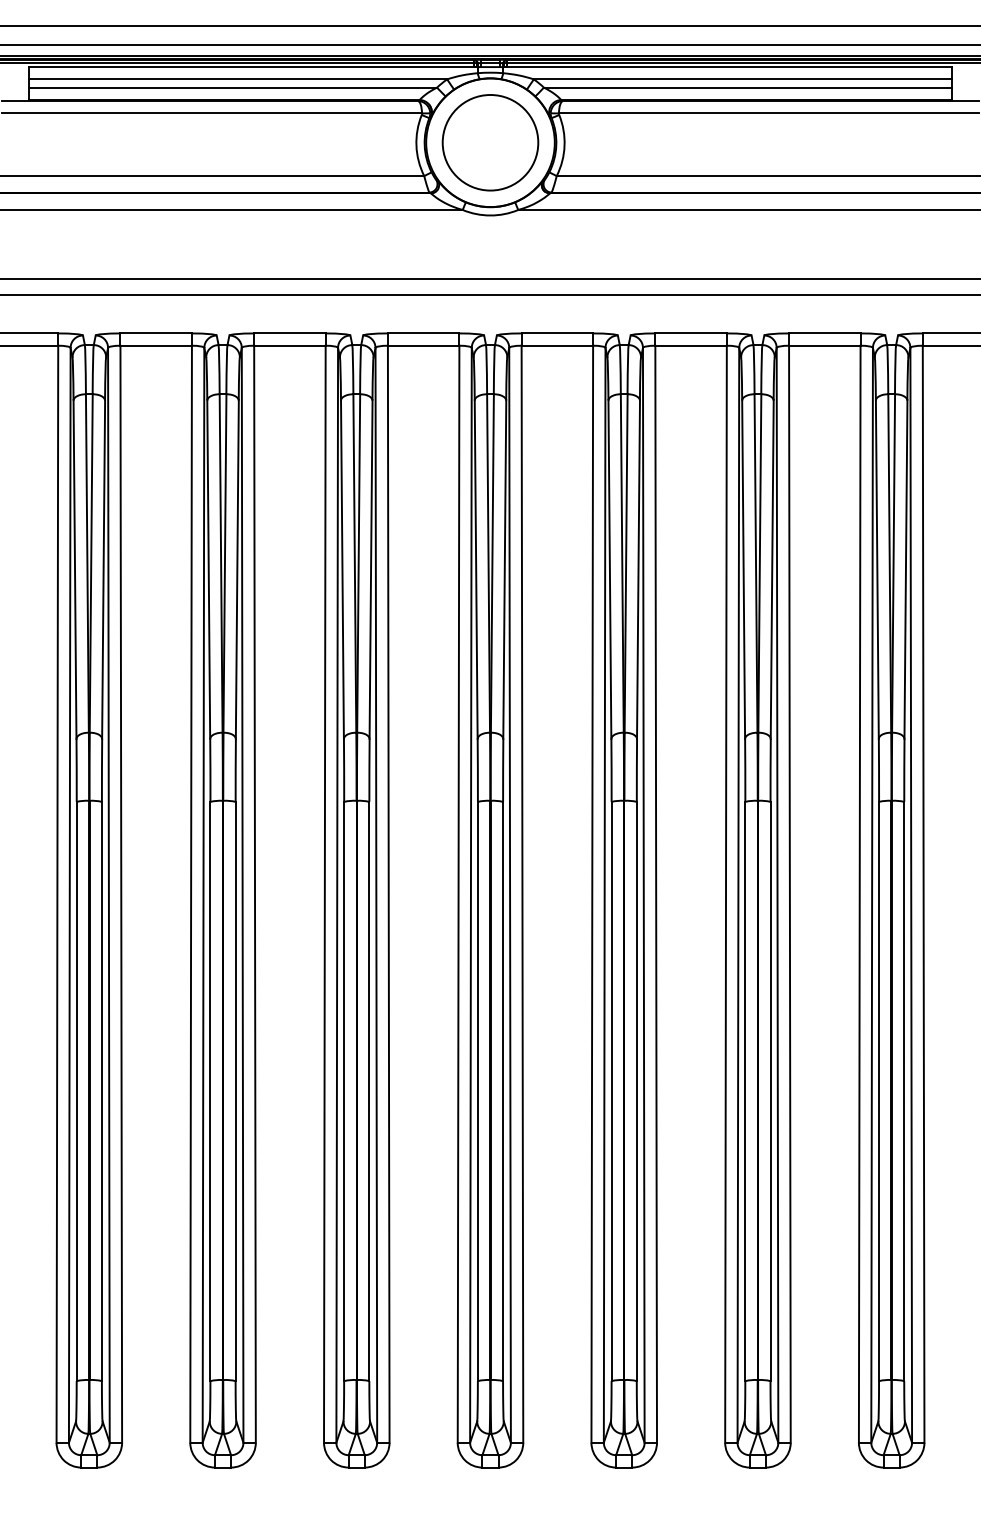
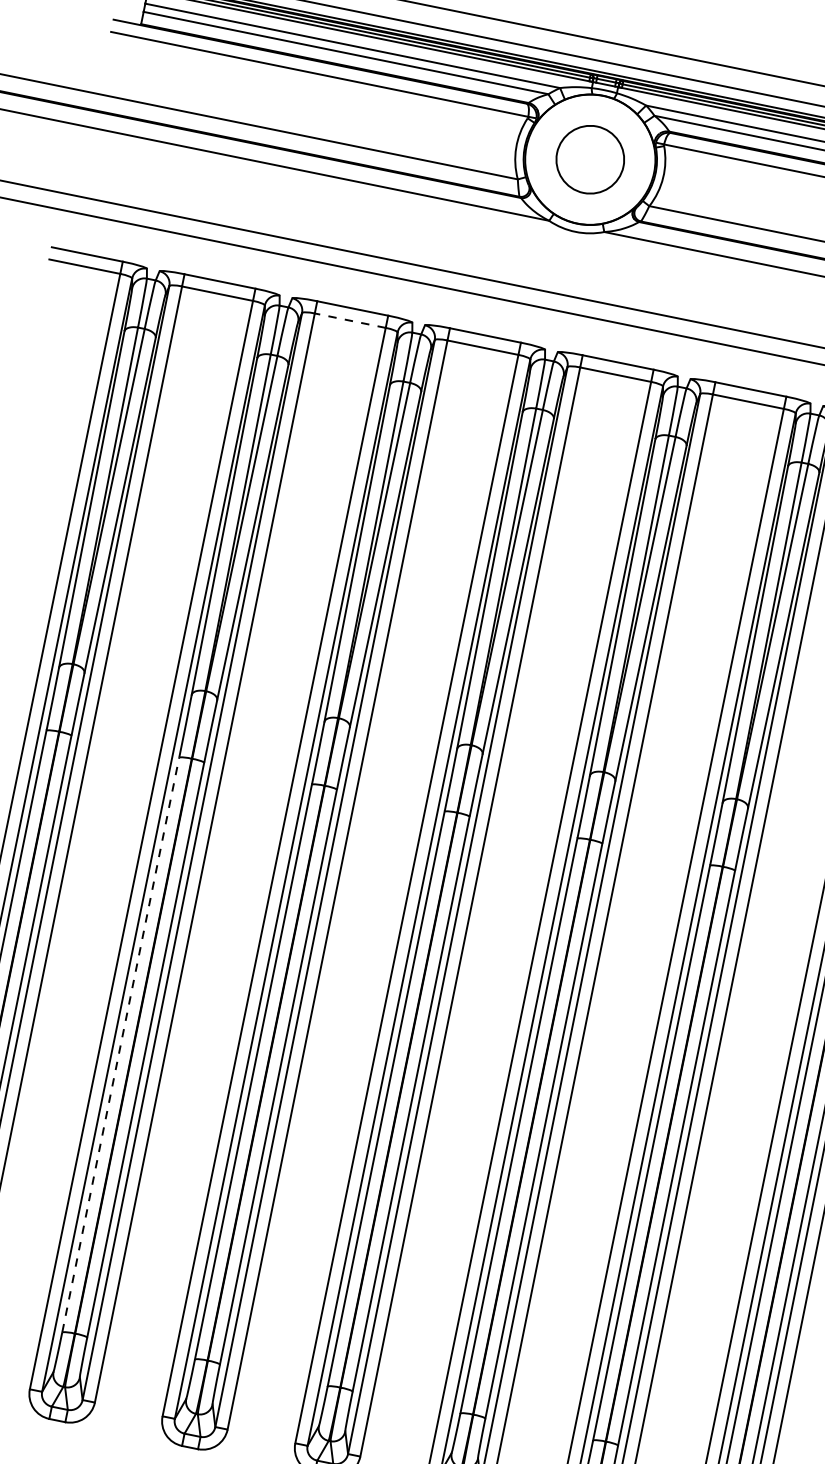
circle: (490, 142) -> (590, 159), size x0.7
line: (289, 345) -> (349, 320), solid -> dashed
line: (210, 1091) -> (120, 1044), solid -> dashed

